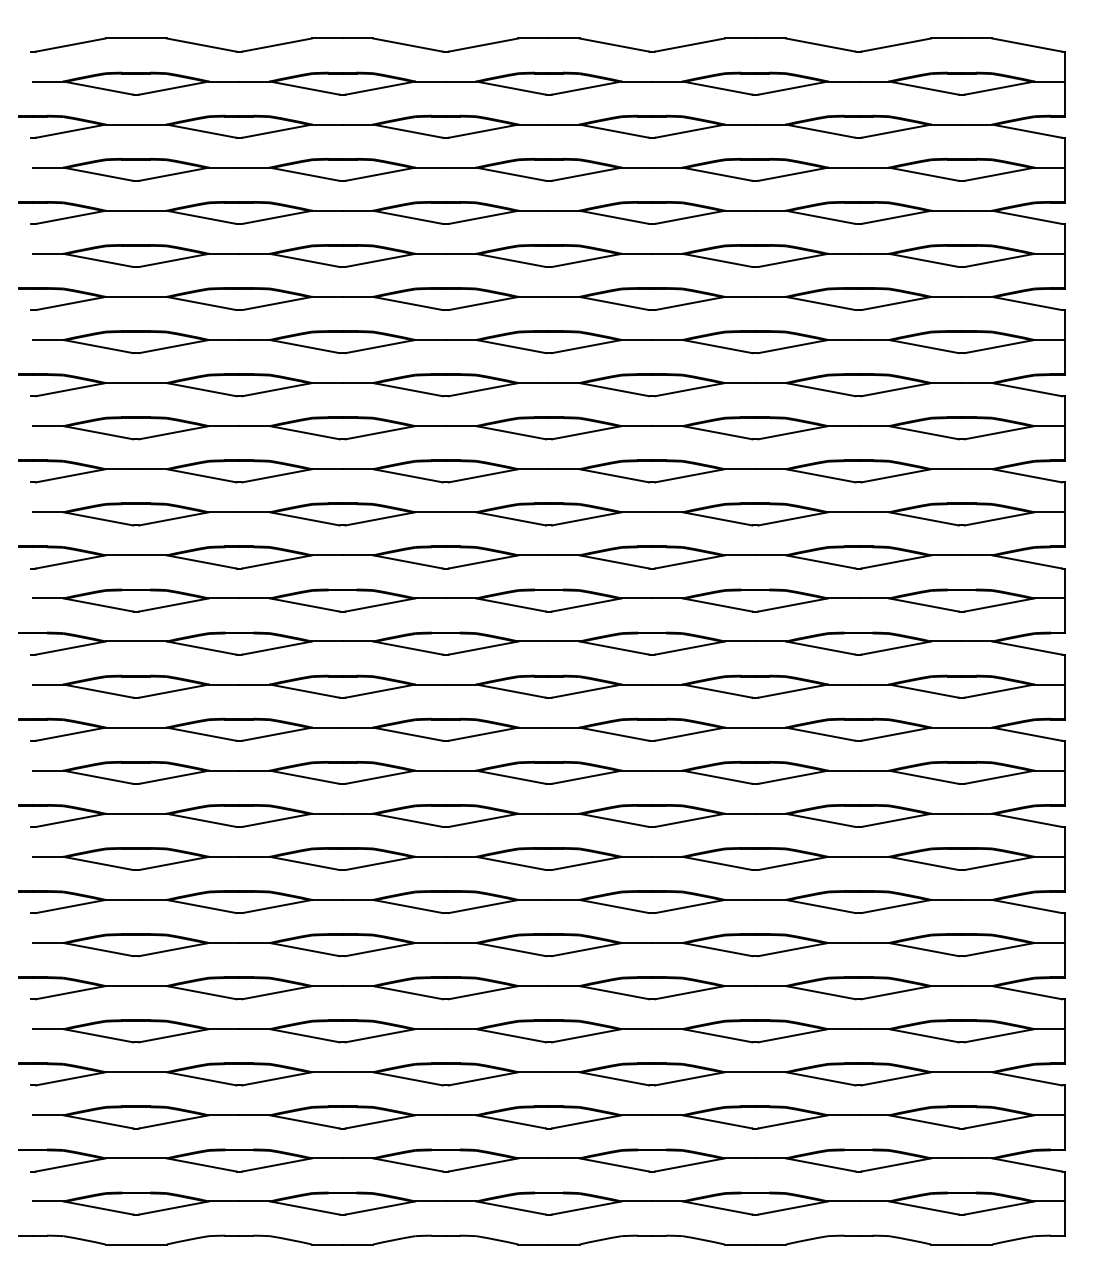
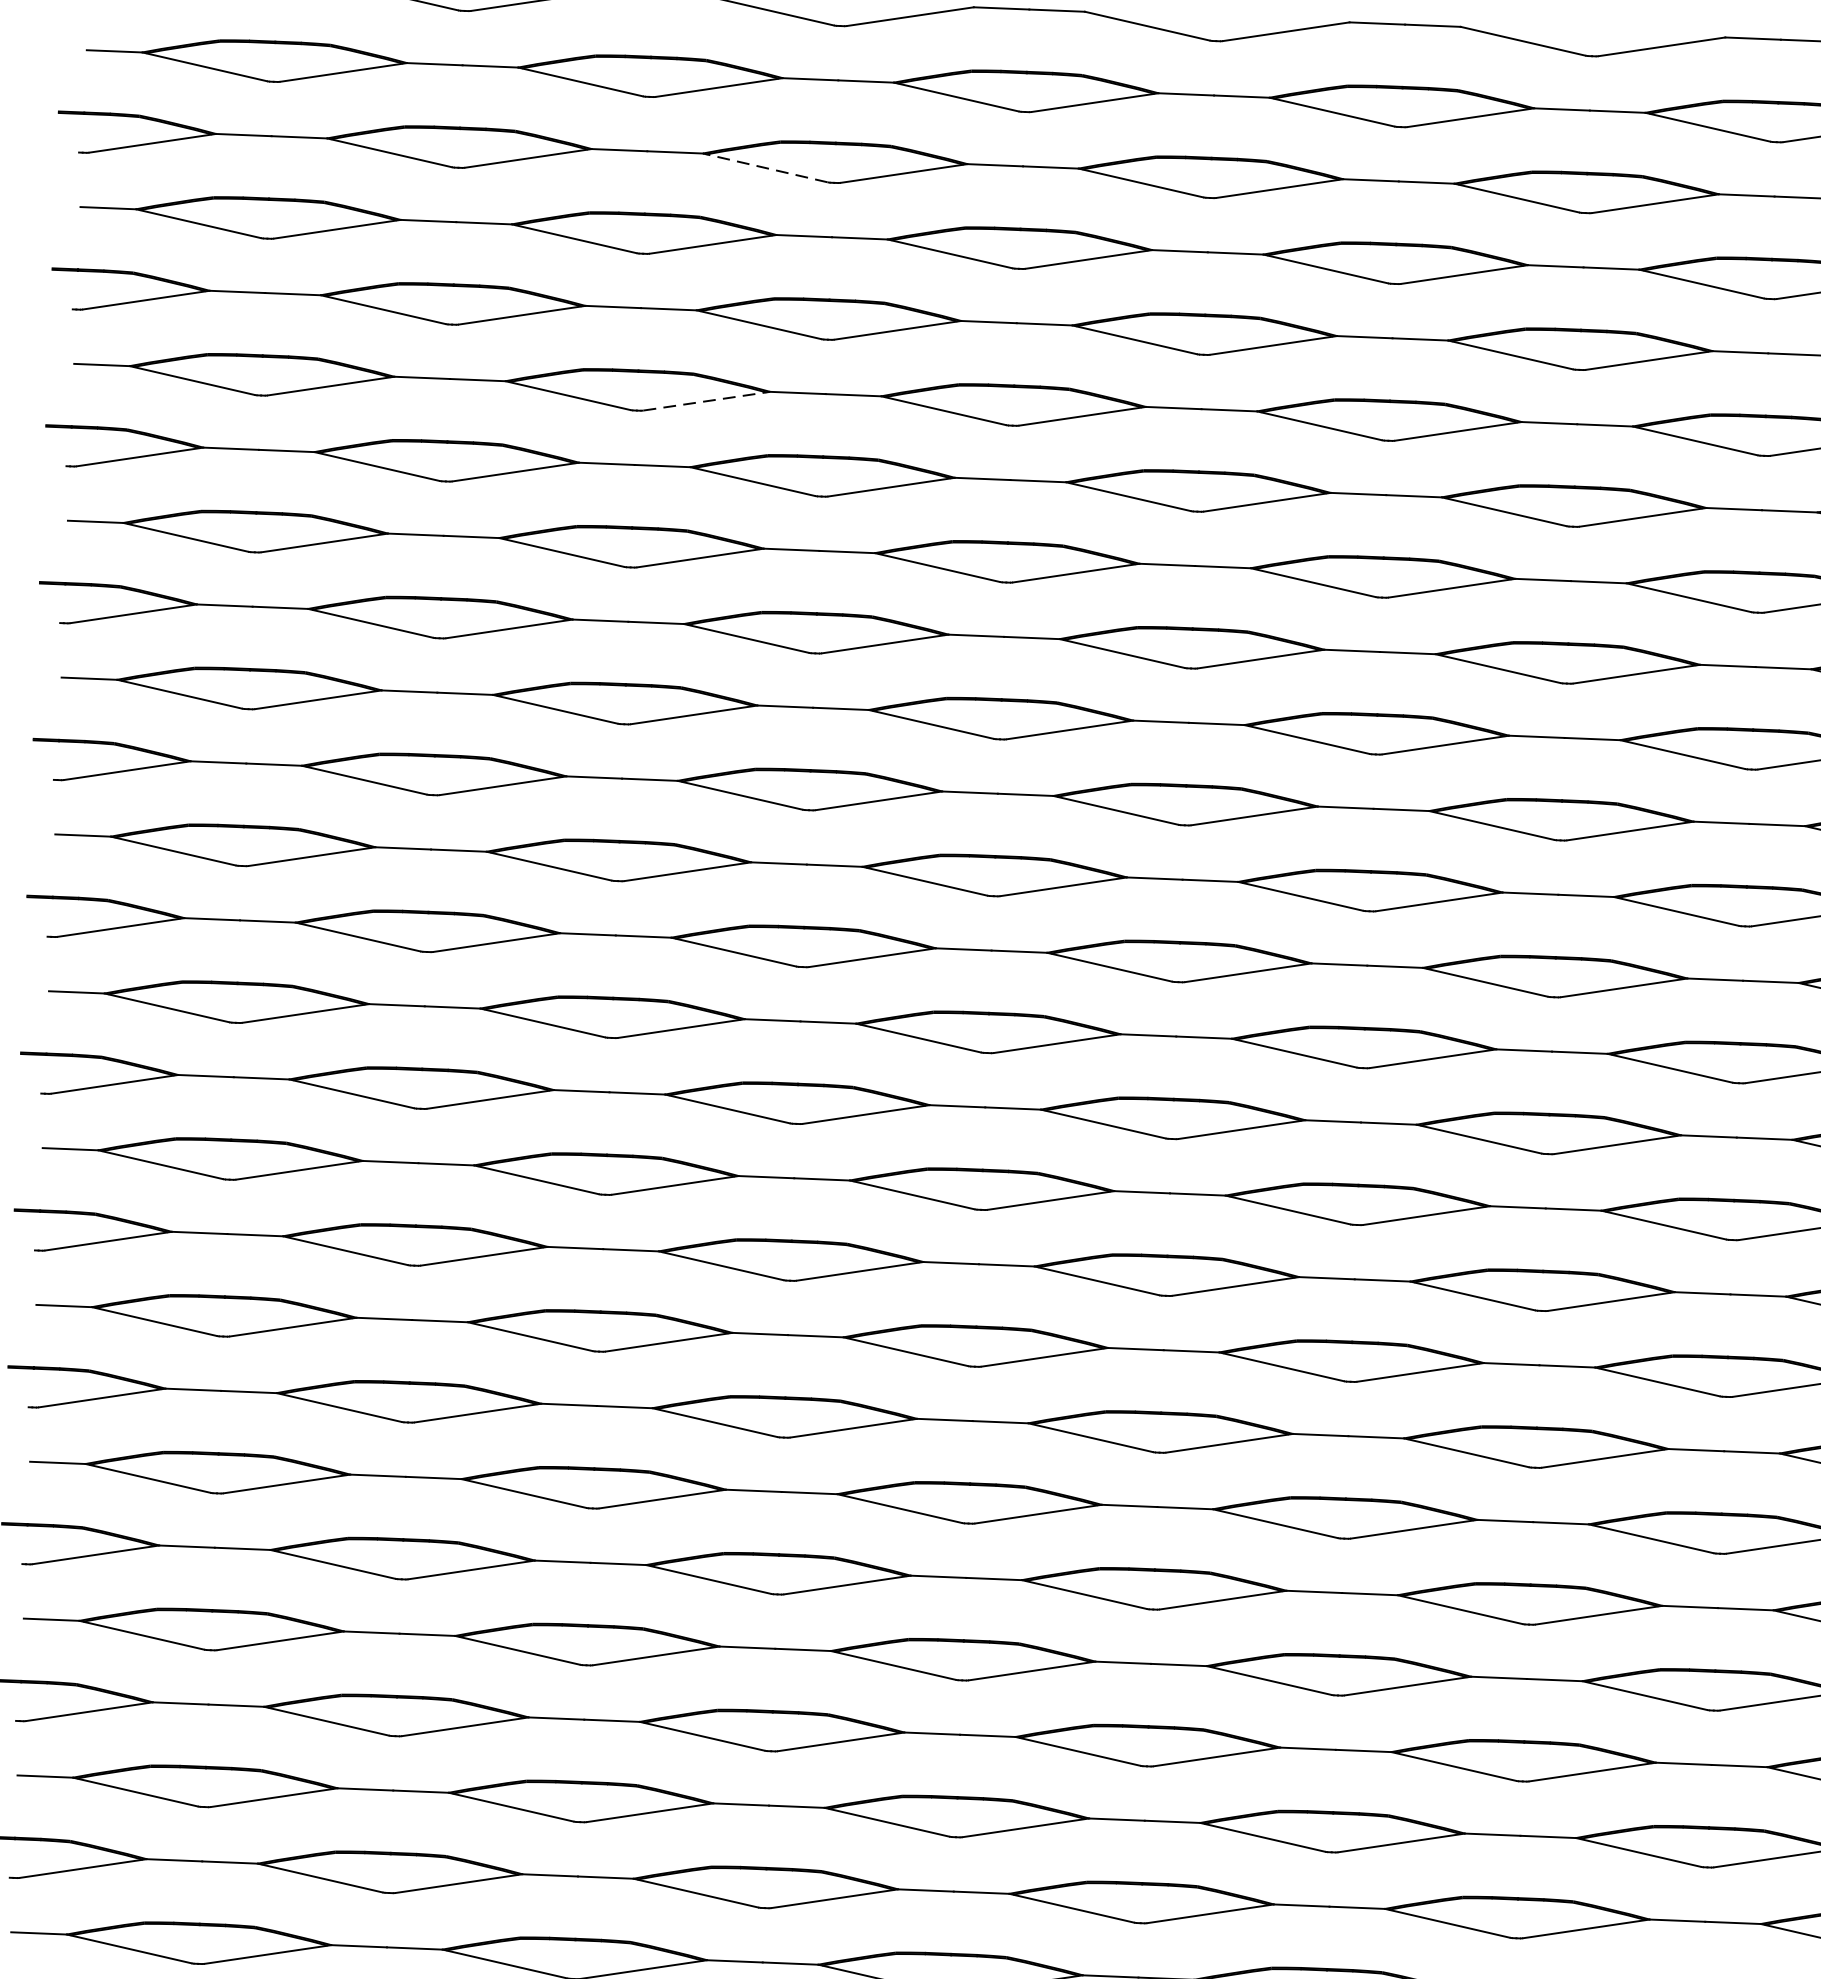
line: (407, 131) -> (764, 168), solid -> dashed
line: (381, 260) -> (708, 401), solid -> dashed

